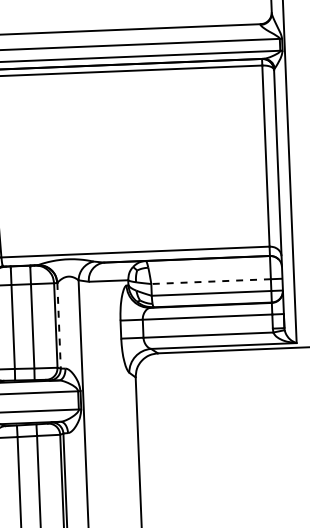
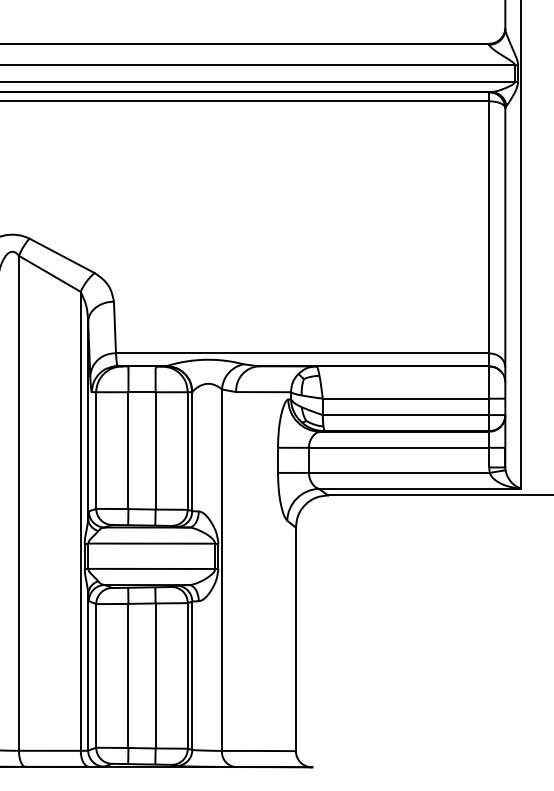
line: (210, 281) -> (405, 398), dashed -> solid
line: (59, 326) -> (192, 452), dashed -> solid

